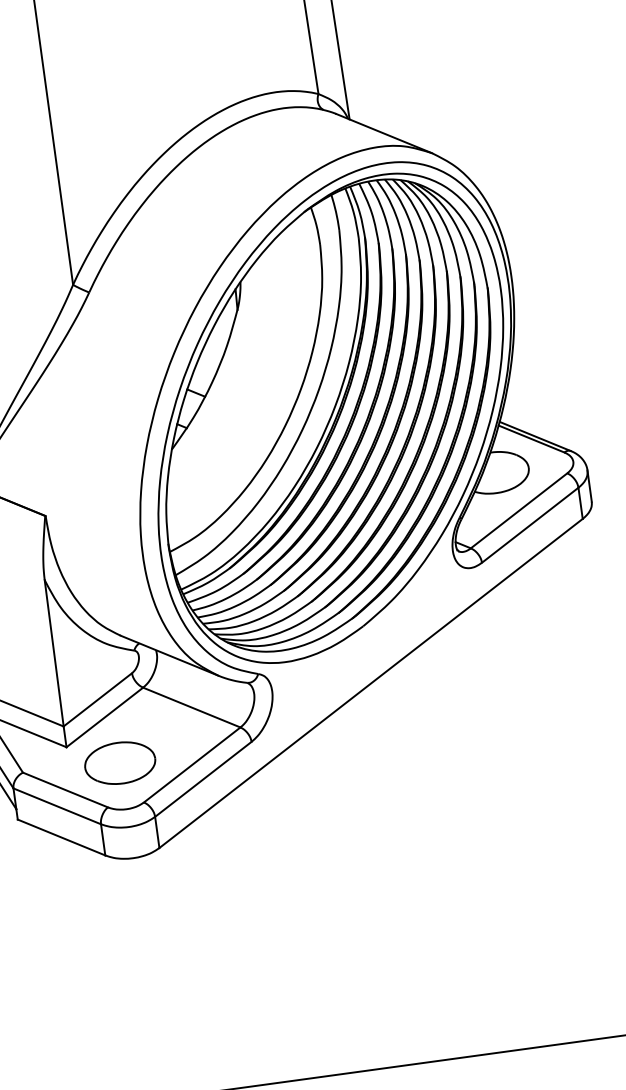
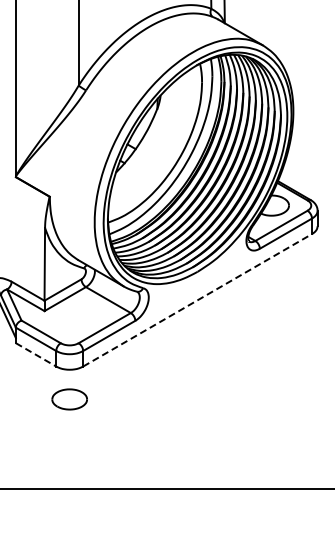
line: (372, 683) -> (198, 300), solid -> dashed
part: (119, 763) -> (69, 399), moved
line: (62, 838) -> (36, 355), solid -> dashed

